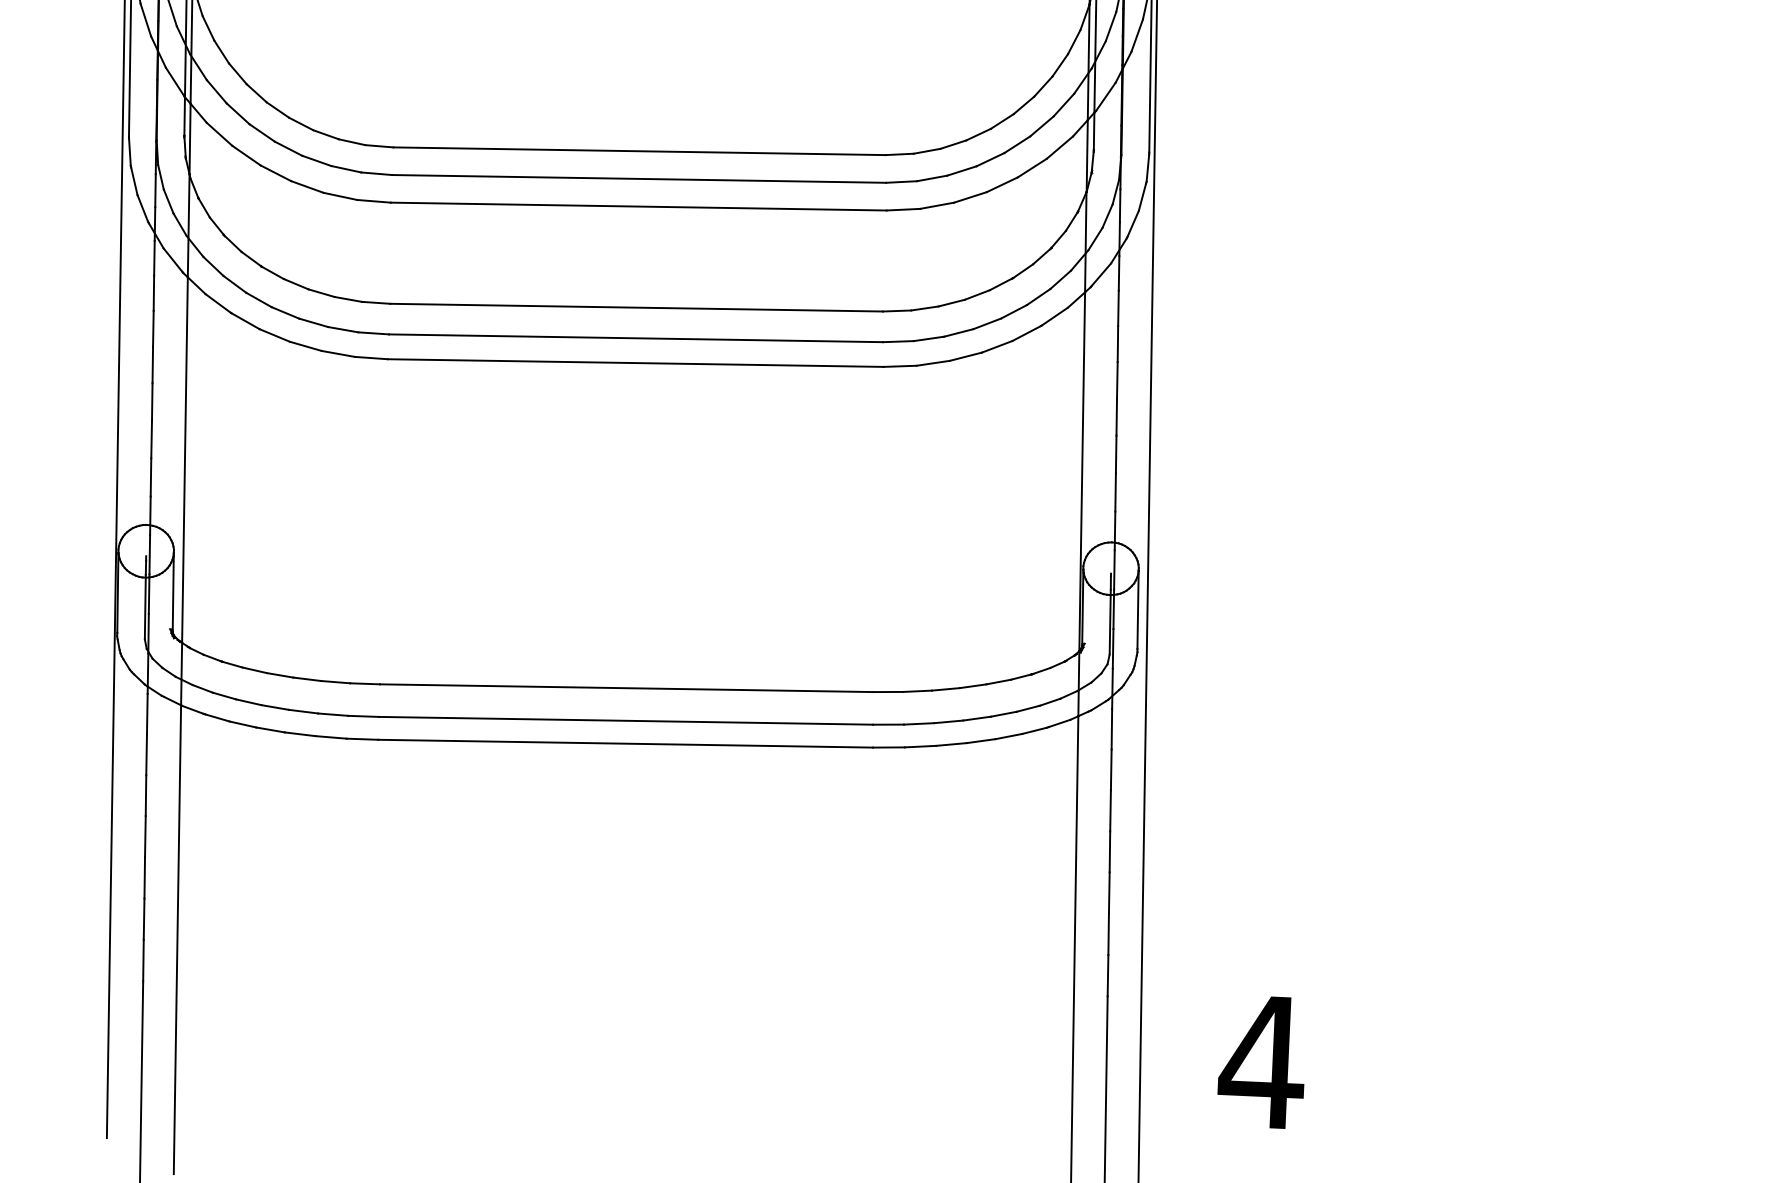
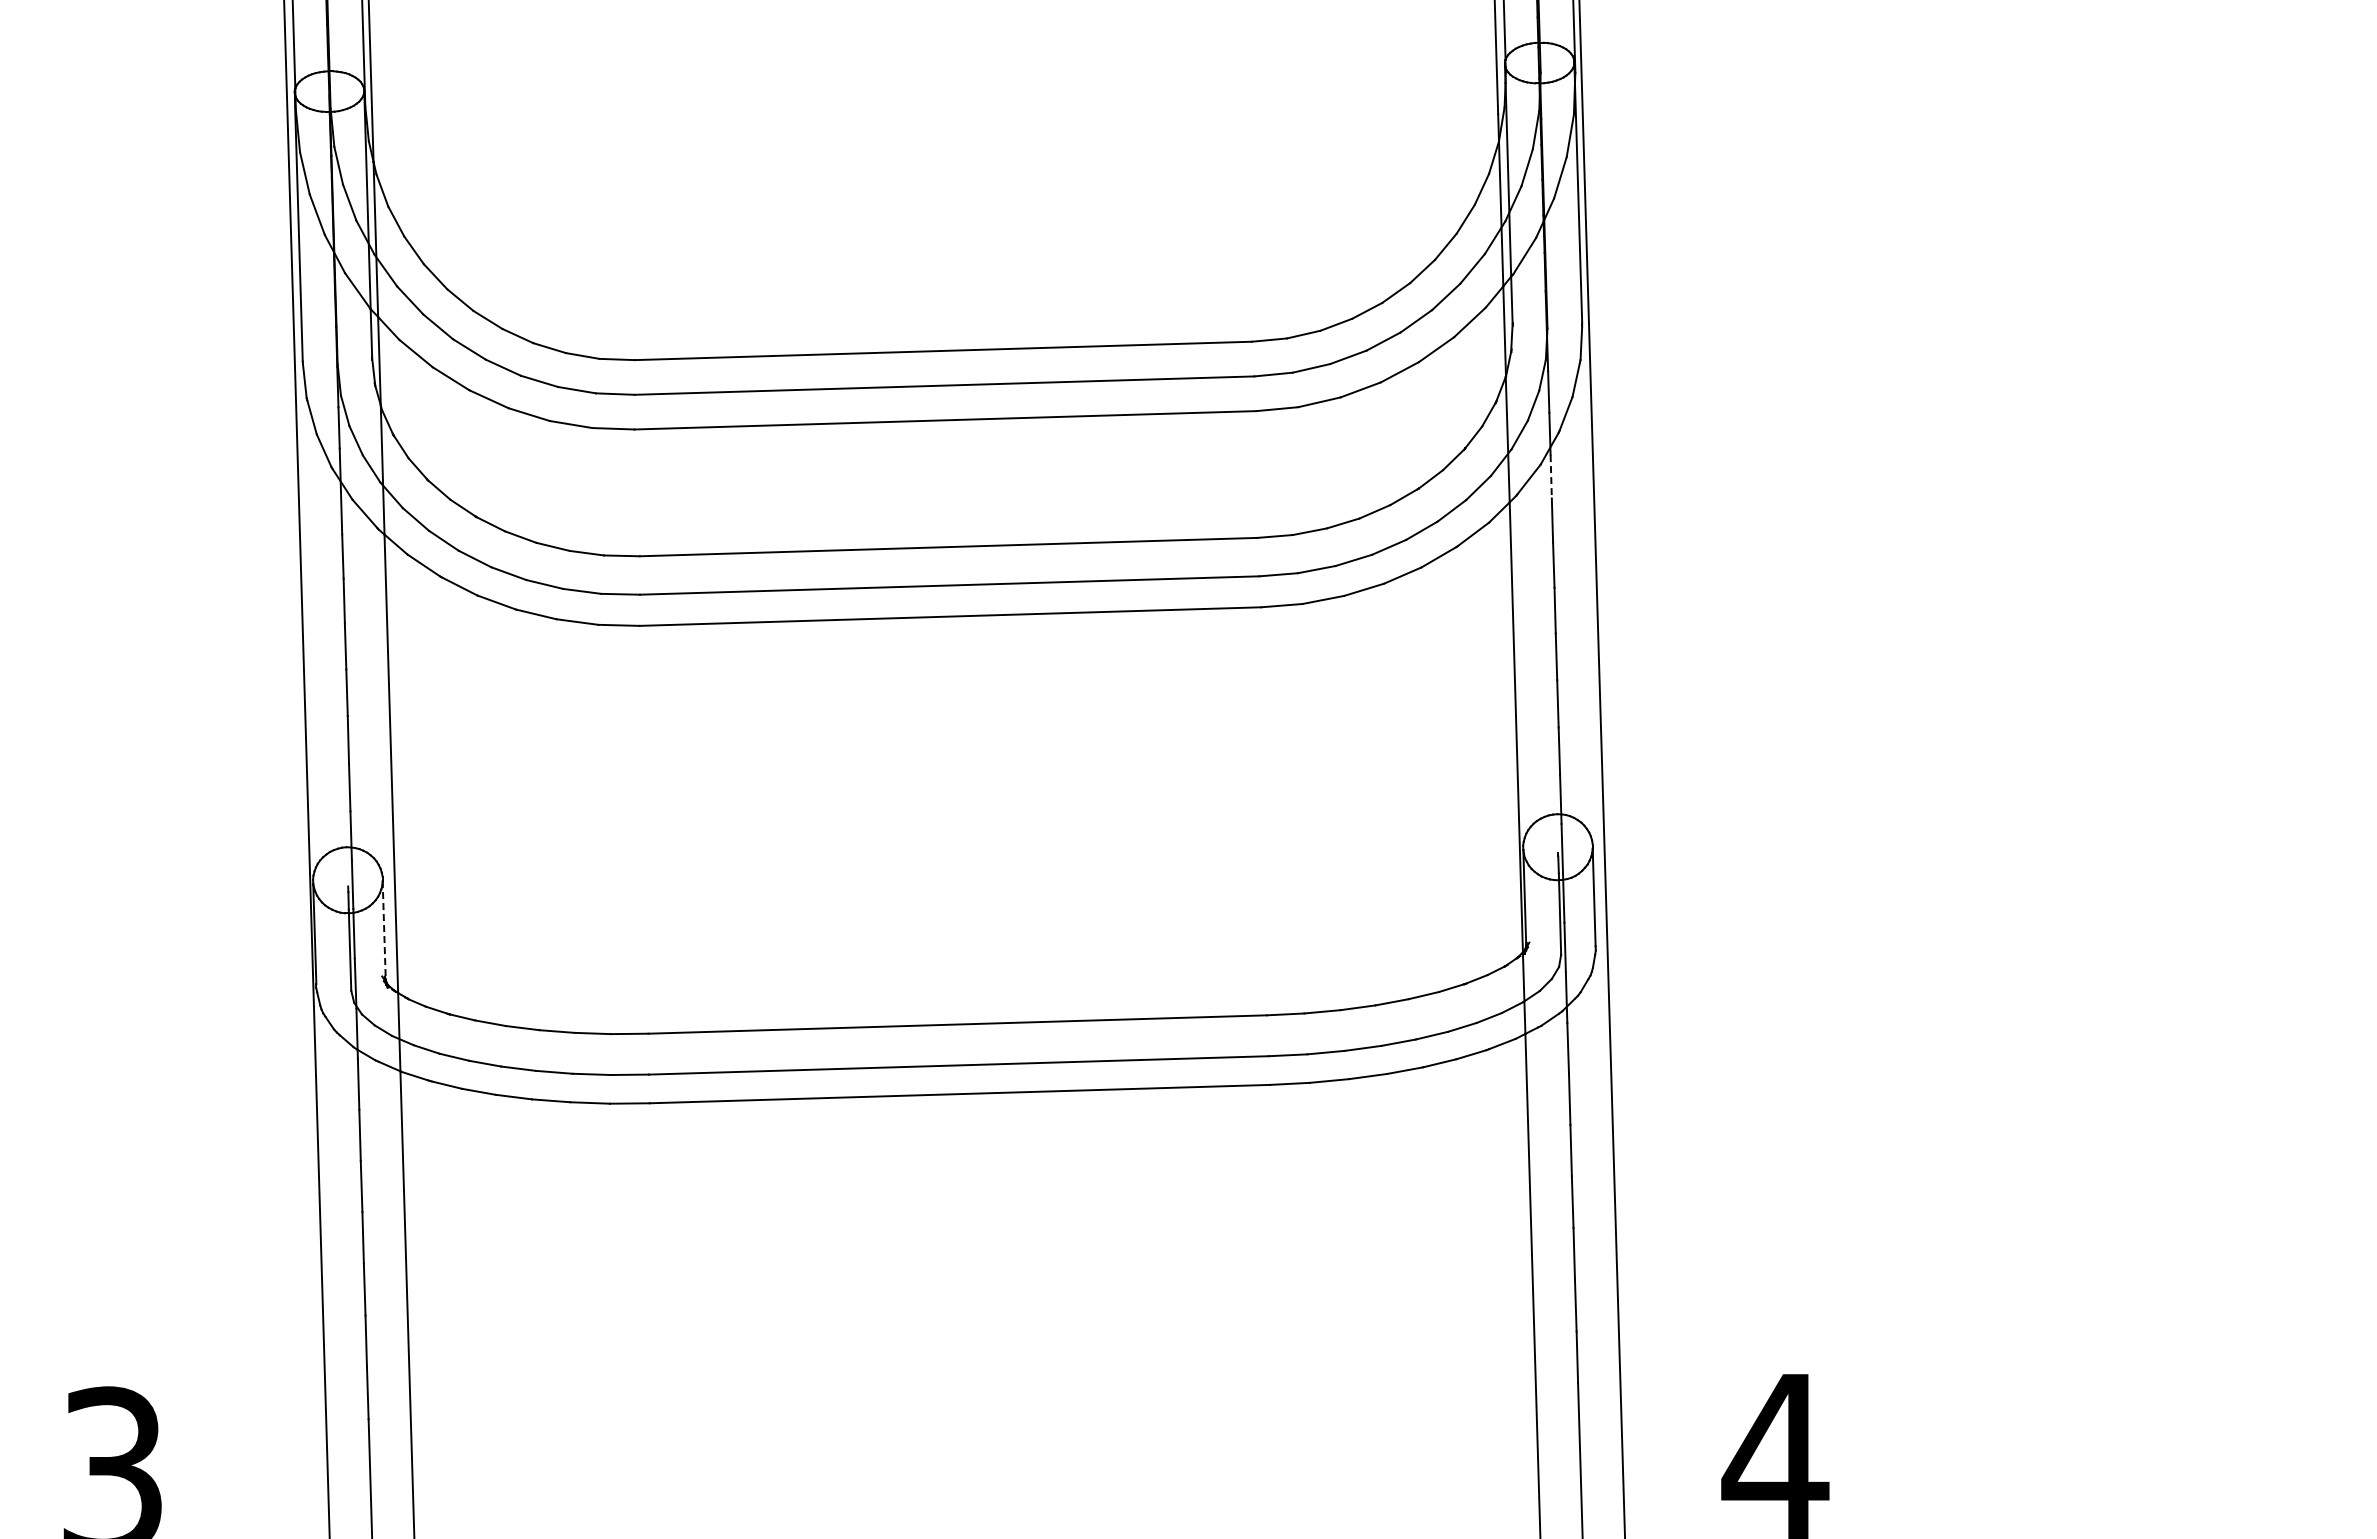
line: (1119, 273) -> (1551, 476), solid -> dashed
line: (173, 592) -> (384, 930), solid -> dashed

